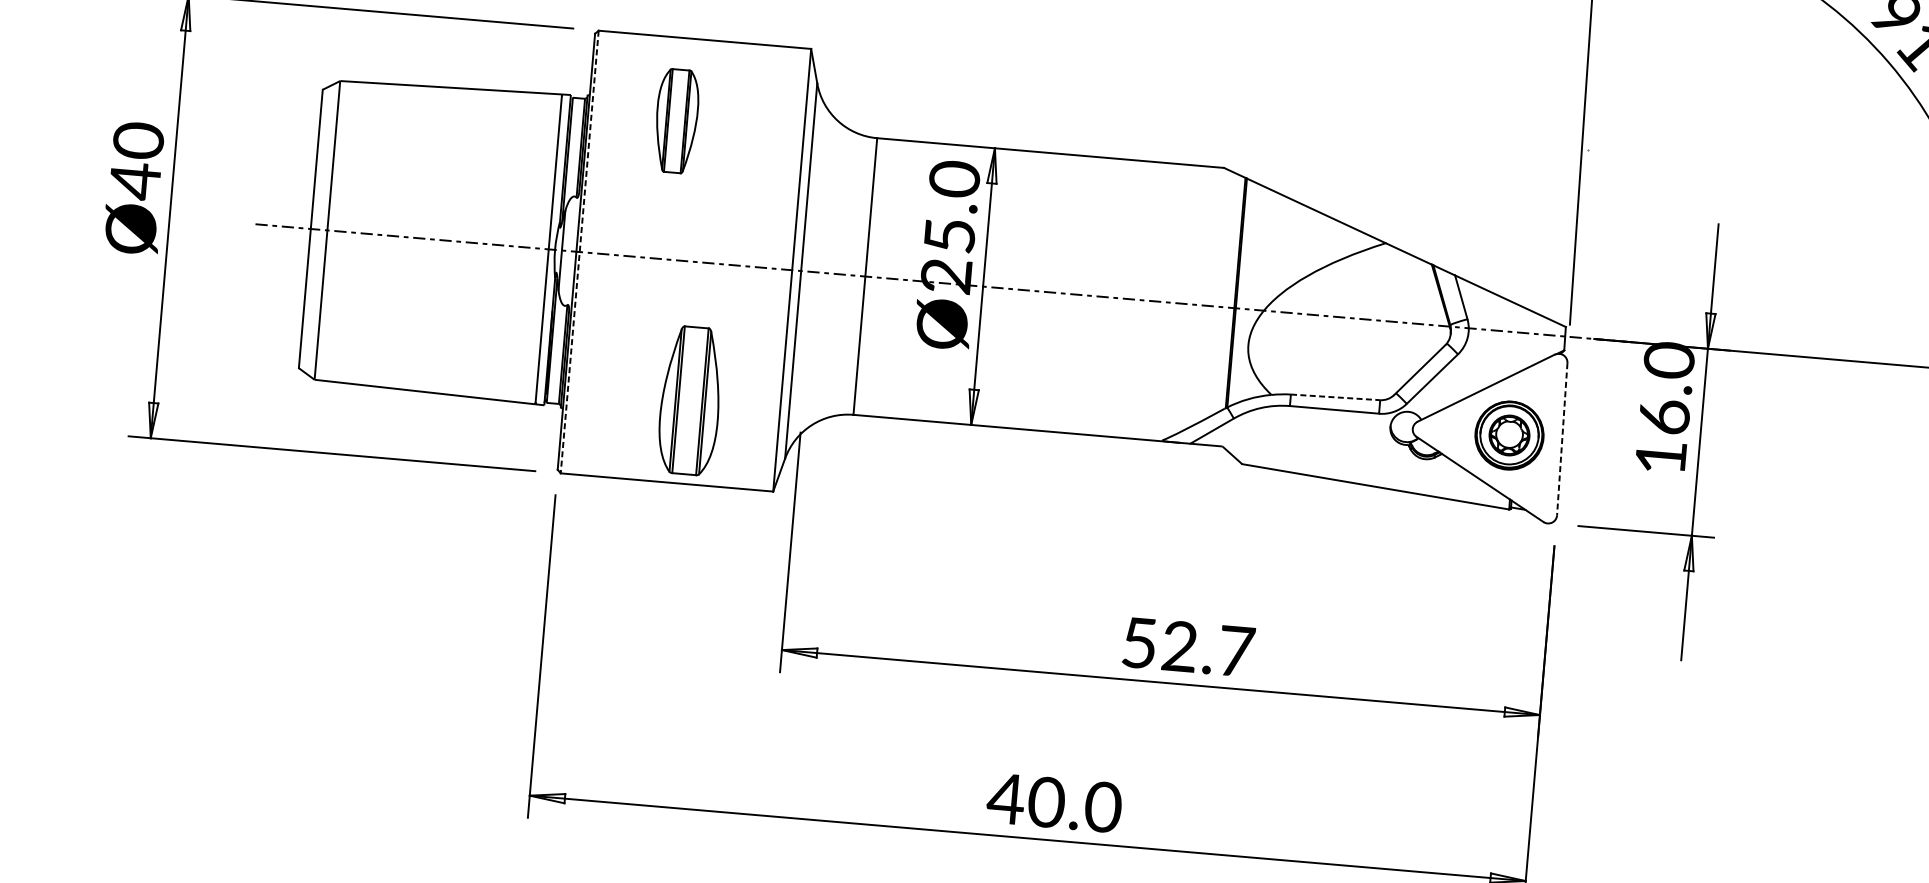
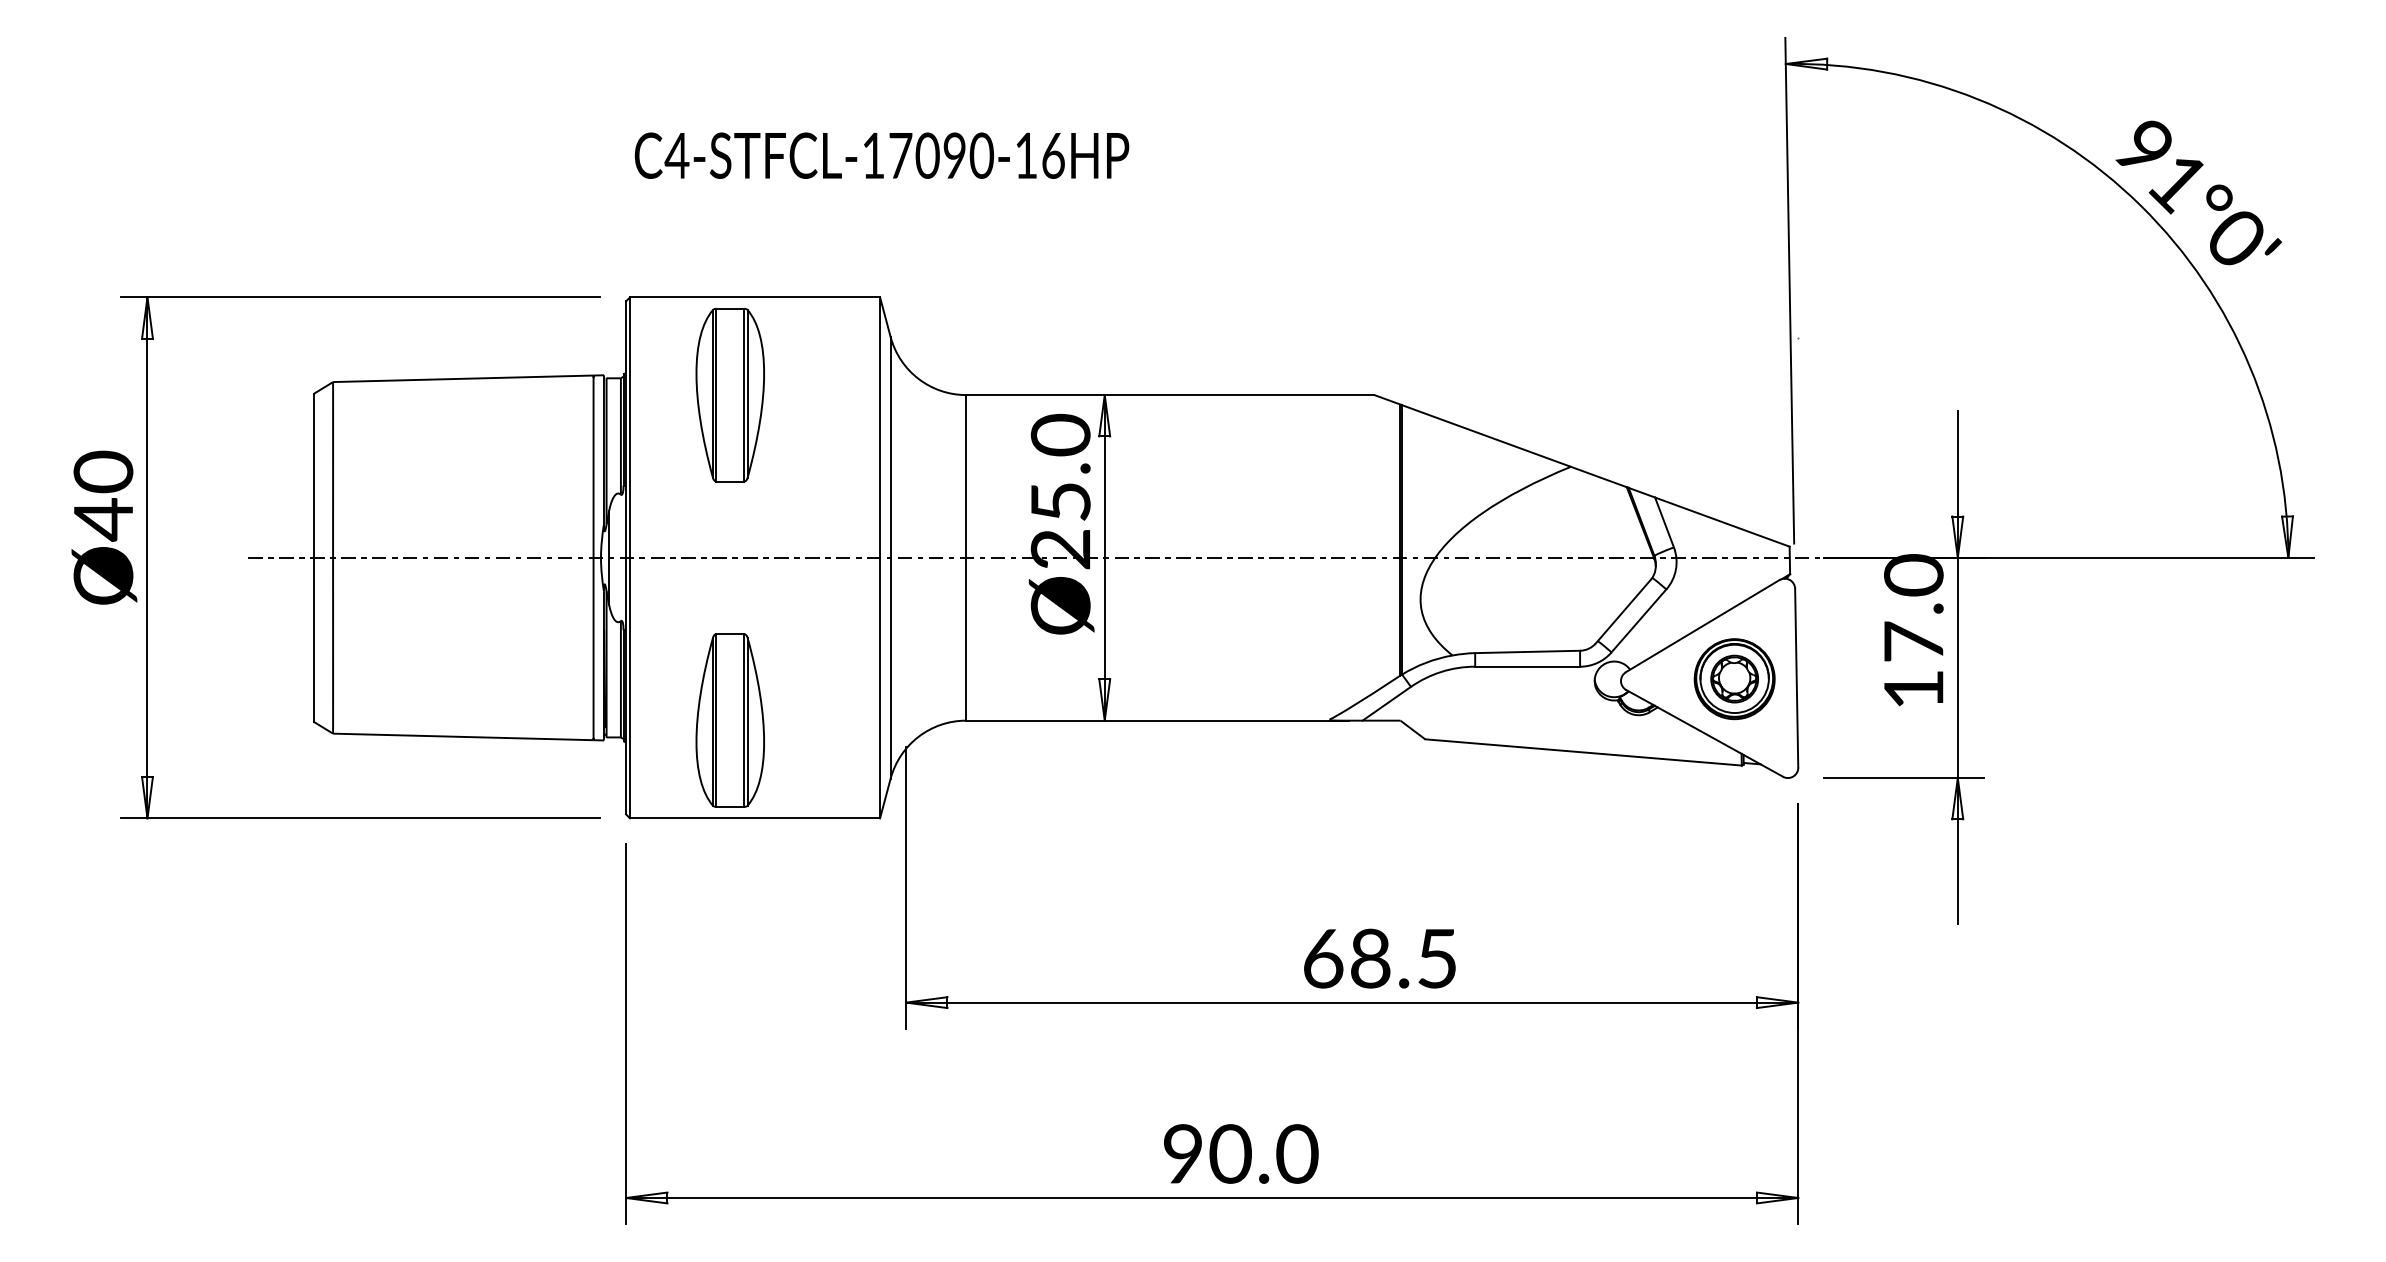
part: (676, 121) -> (729, 395), size x1.43
line: (580, 252) -> (630, 558), dashed -> solid
line: (1336, 397) -> (1528, 651), dashed -> solid
part: (689, 400) -> (729, 720), moved
text: (1664, 416) -> (1913, 641), 16.0 -> 17.0
line: (1562, 439) -> (1796, 678), dashed -> solid
text: (1188, 647) -> (1380, 958), 52.7 -> 68.5
text: (1005, 798) -> (1182, 1153), 40.0 -> 90.0

